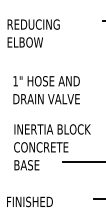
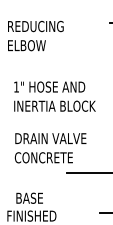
text: (51, 98) -> (54, 105), DRAIN VALVE -> INERTIA BLOCK
text: (52, 129) -> (55, 138), INERTIA BLOCK -> DRAIN VALVE
text: (26, 165) -> (29, 198), moved

